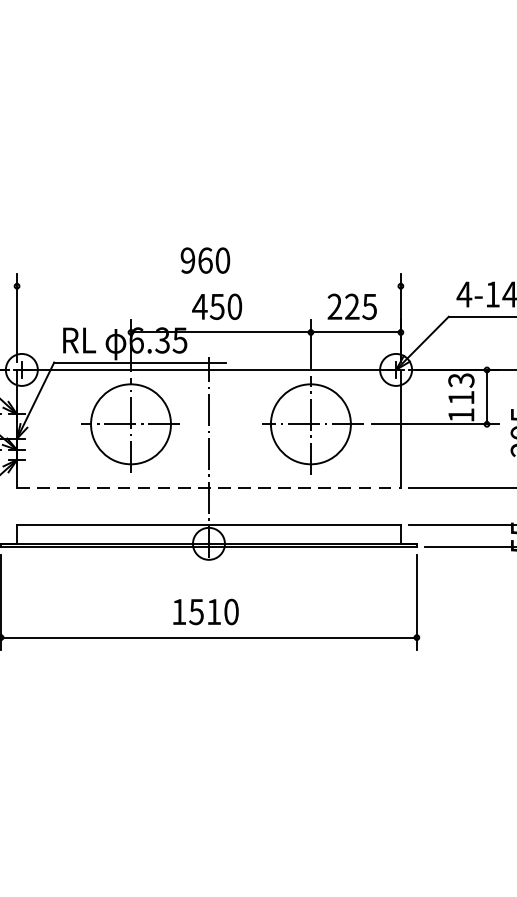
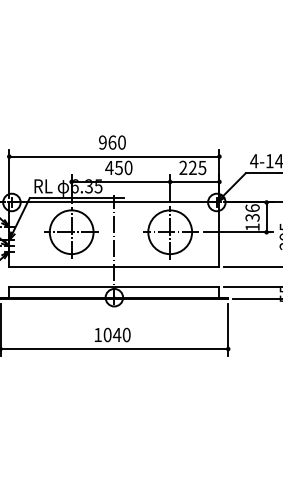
line: (209, 285) -> (114, 156), added
text: (461, 388) -> (252, 212), 113 -> 136
line: (209, 488) -> (114, 267), dashed -> solid
text: (205, 611) -> (112, 334), 1510 -> 1040

